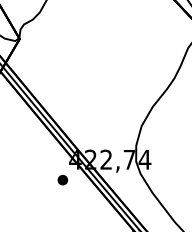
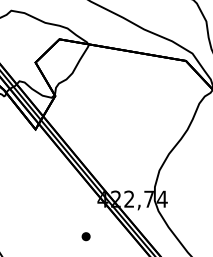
part: (62, 179) -> (85, 236), moved

